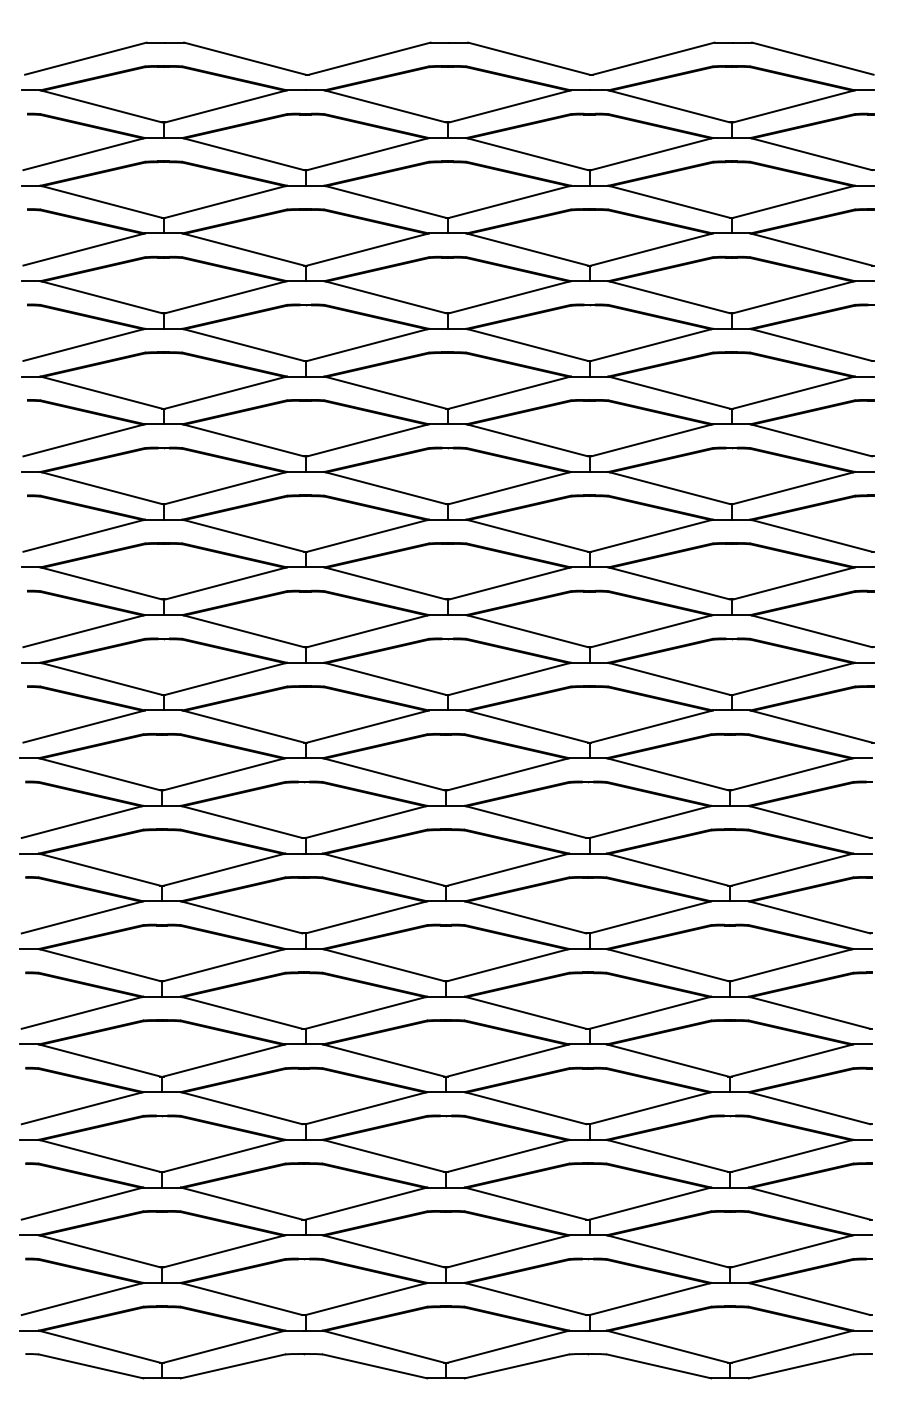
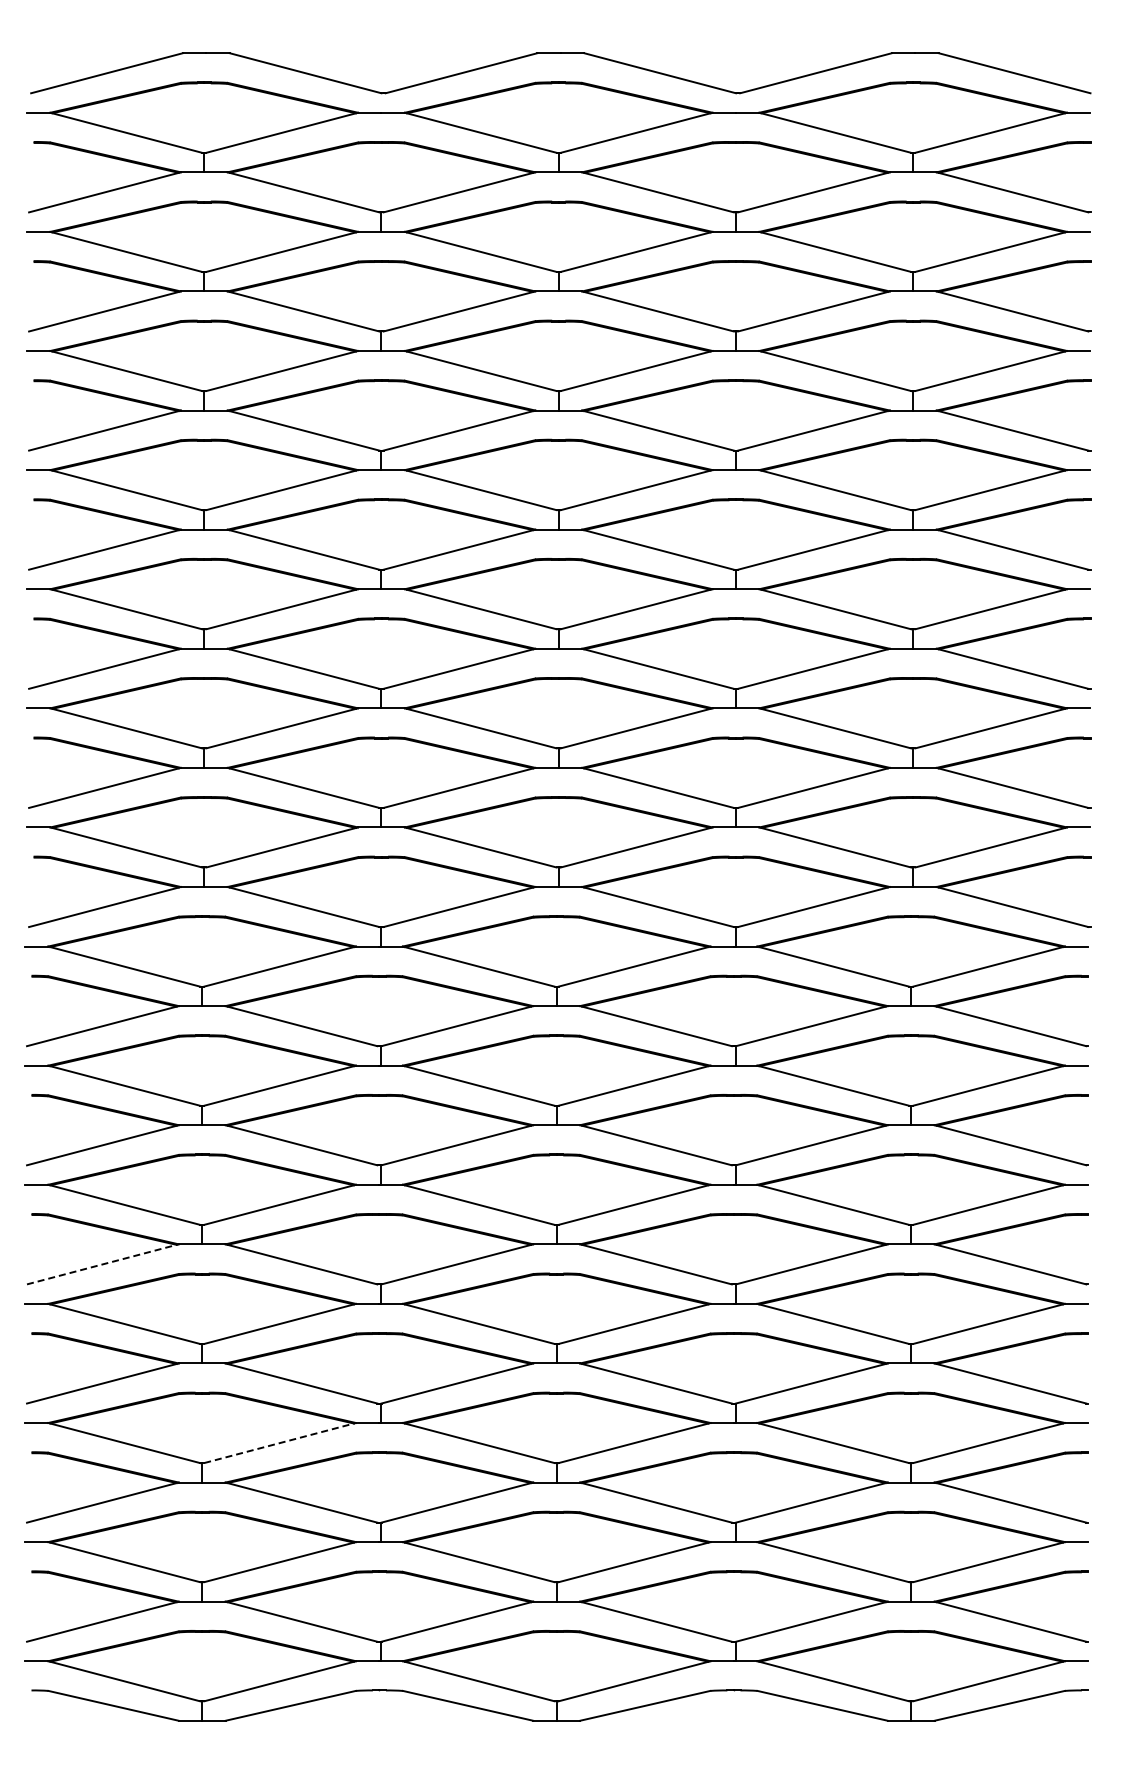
line: (83, 1012) -> (103, 1264), solid -> dashed
line: (224, 1155) -> (280, 1442), solid -> dashed

